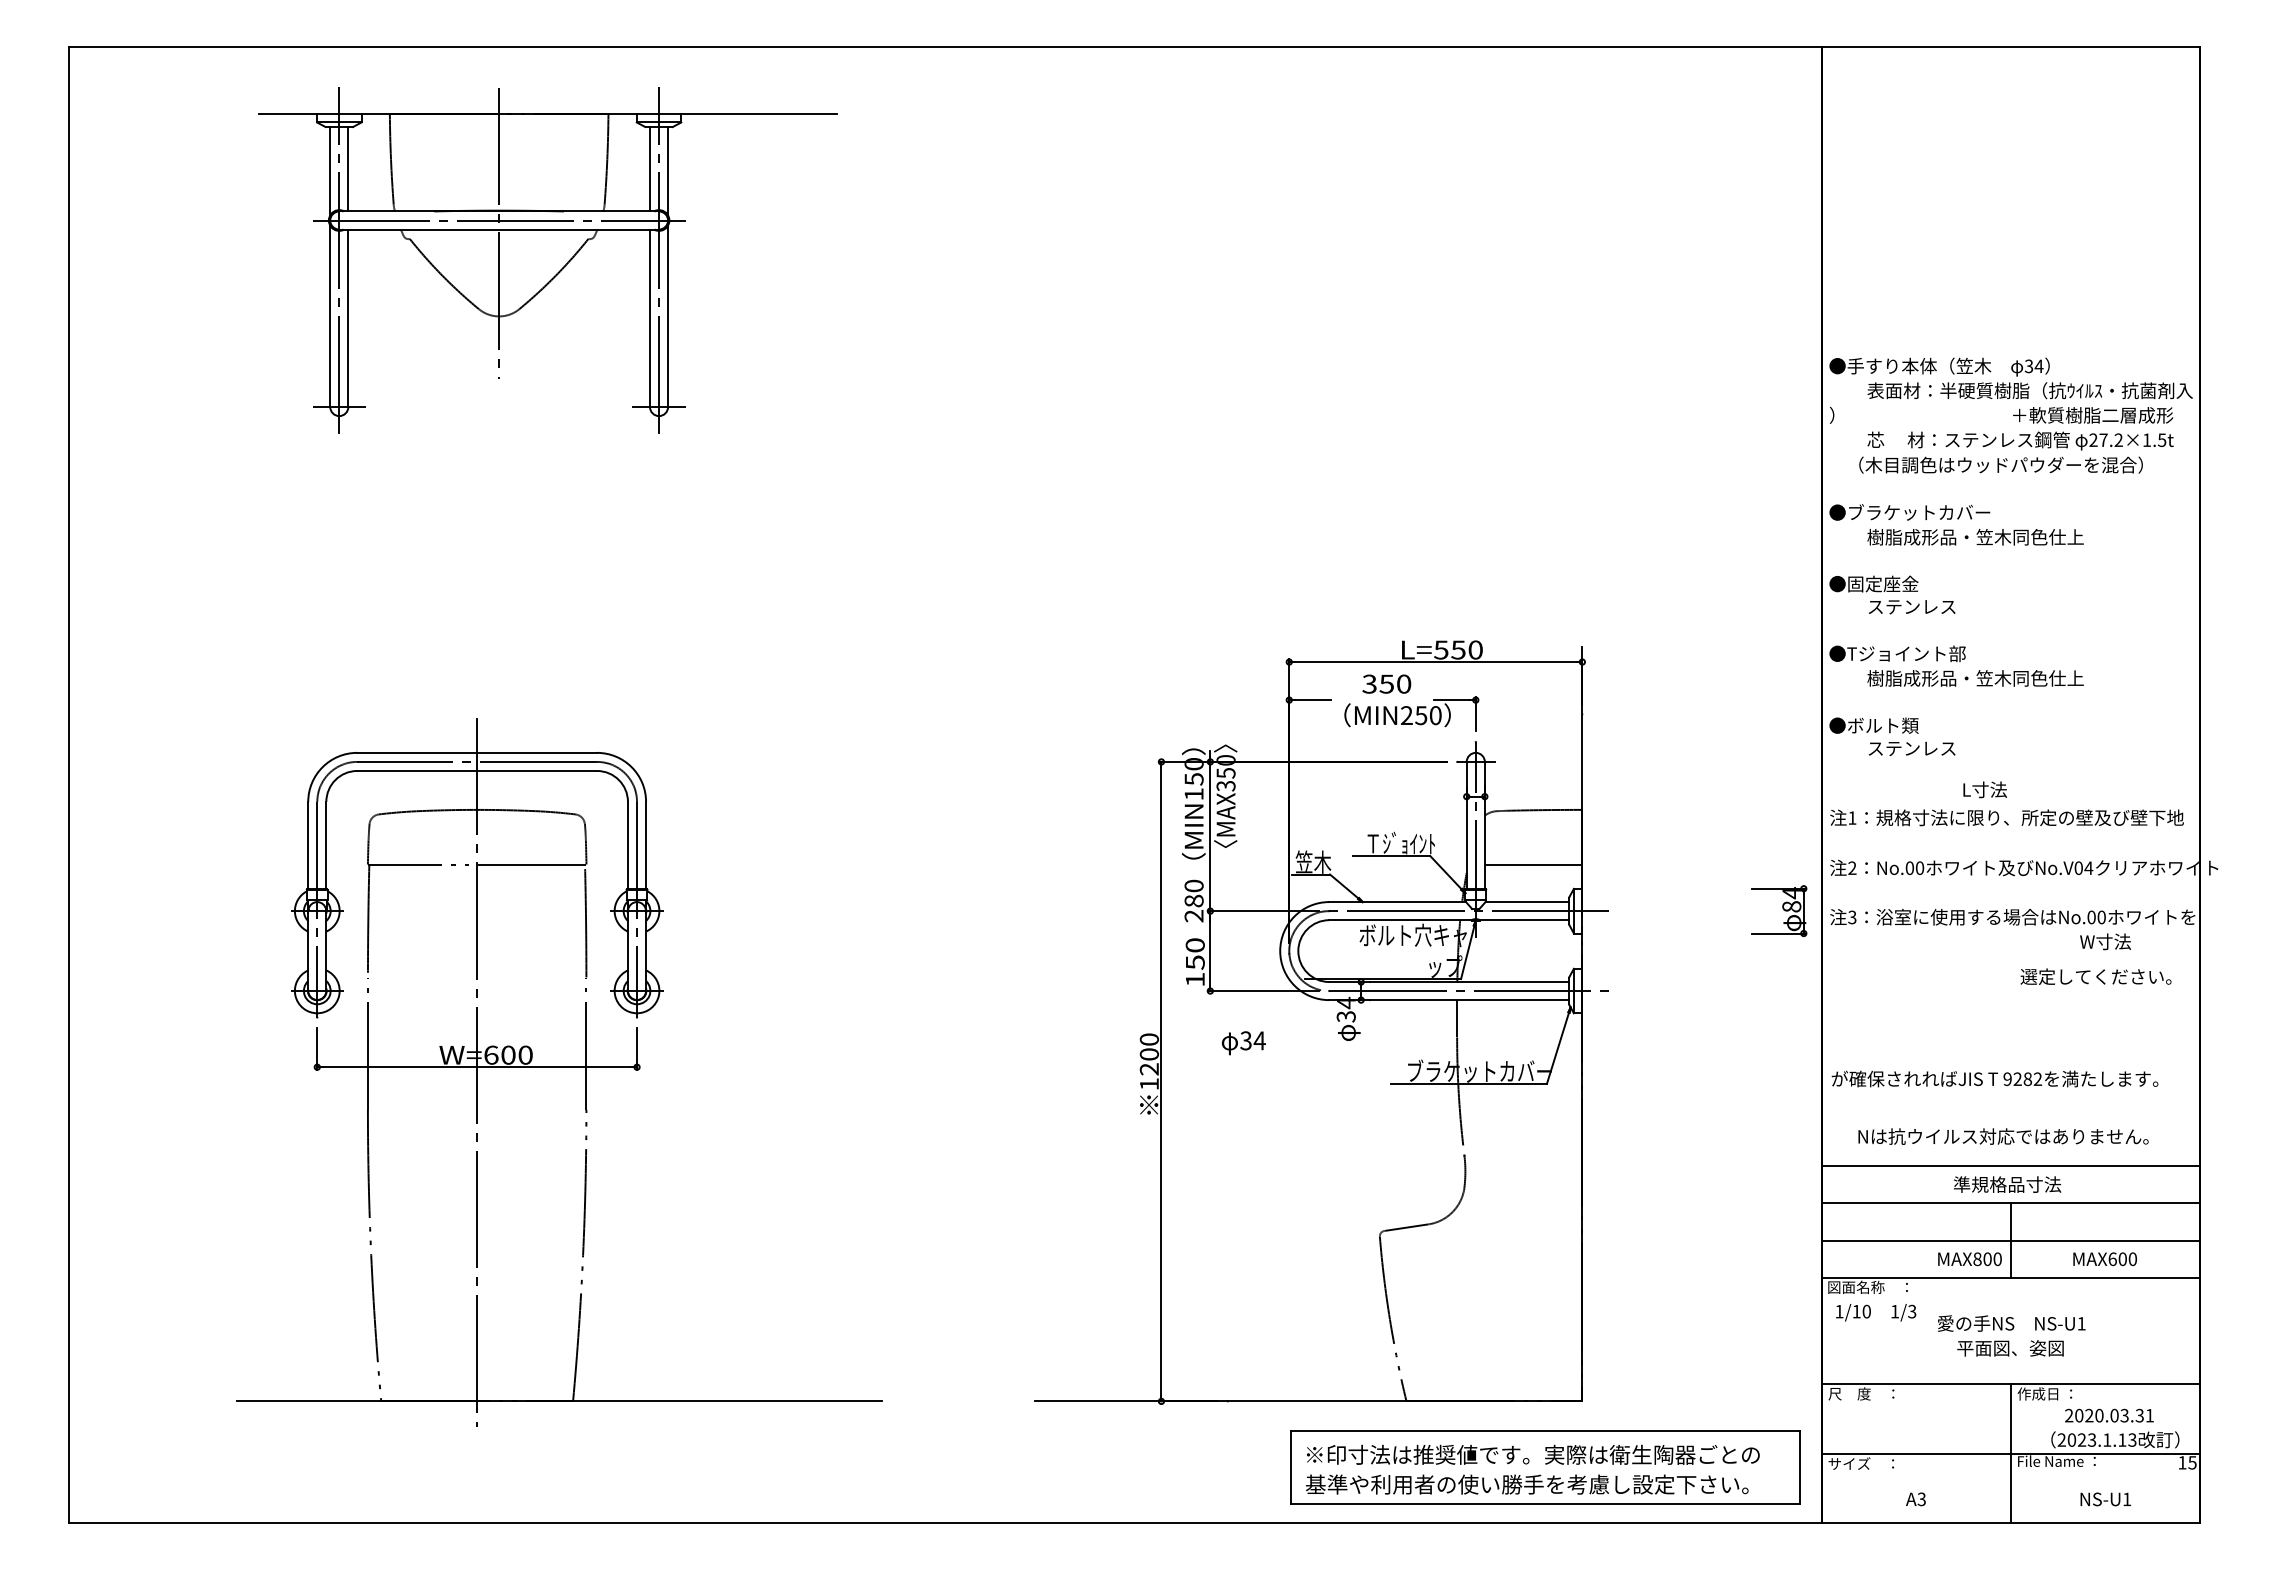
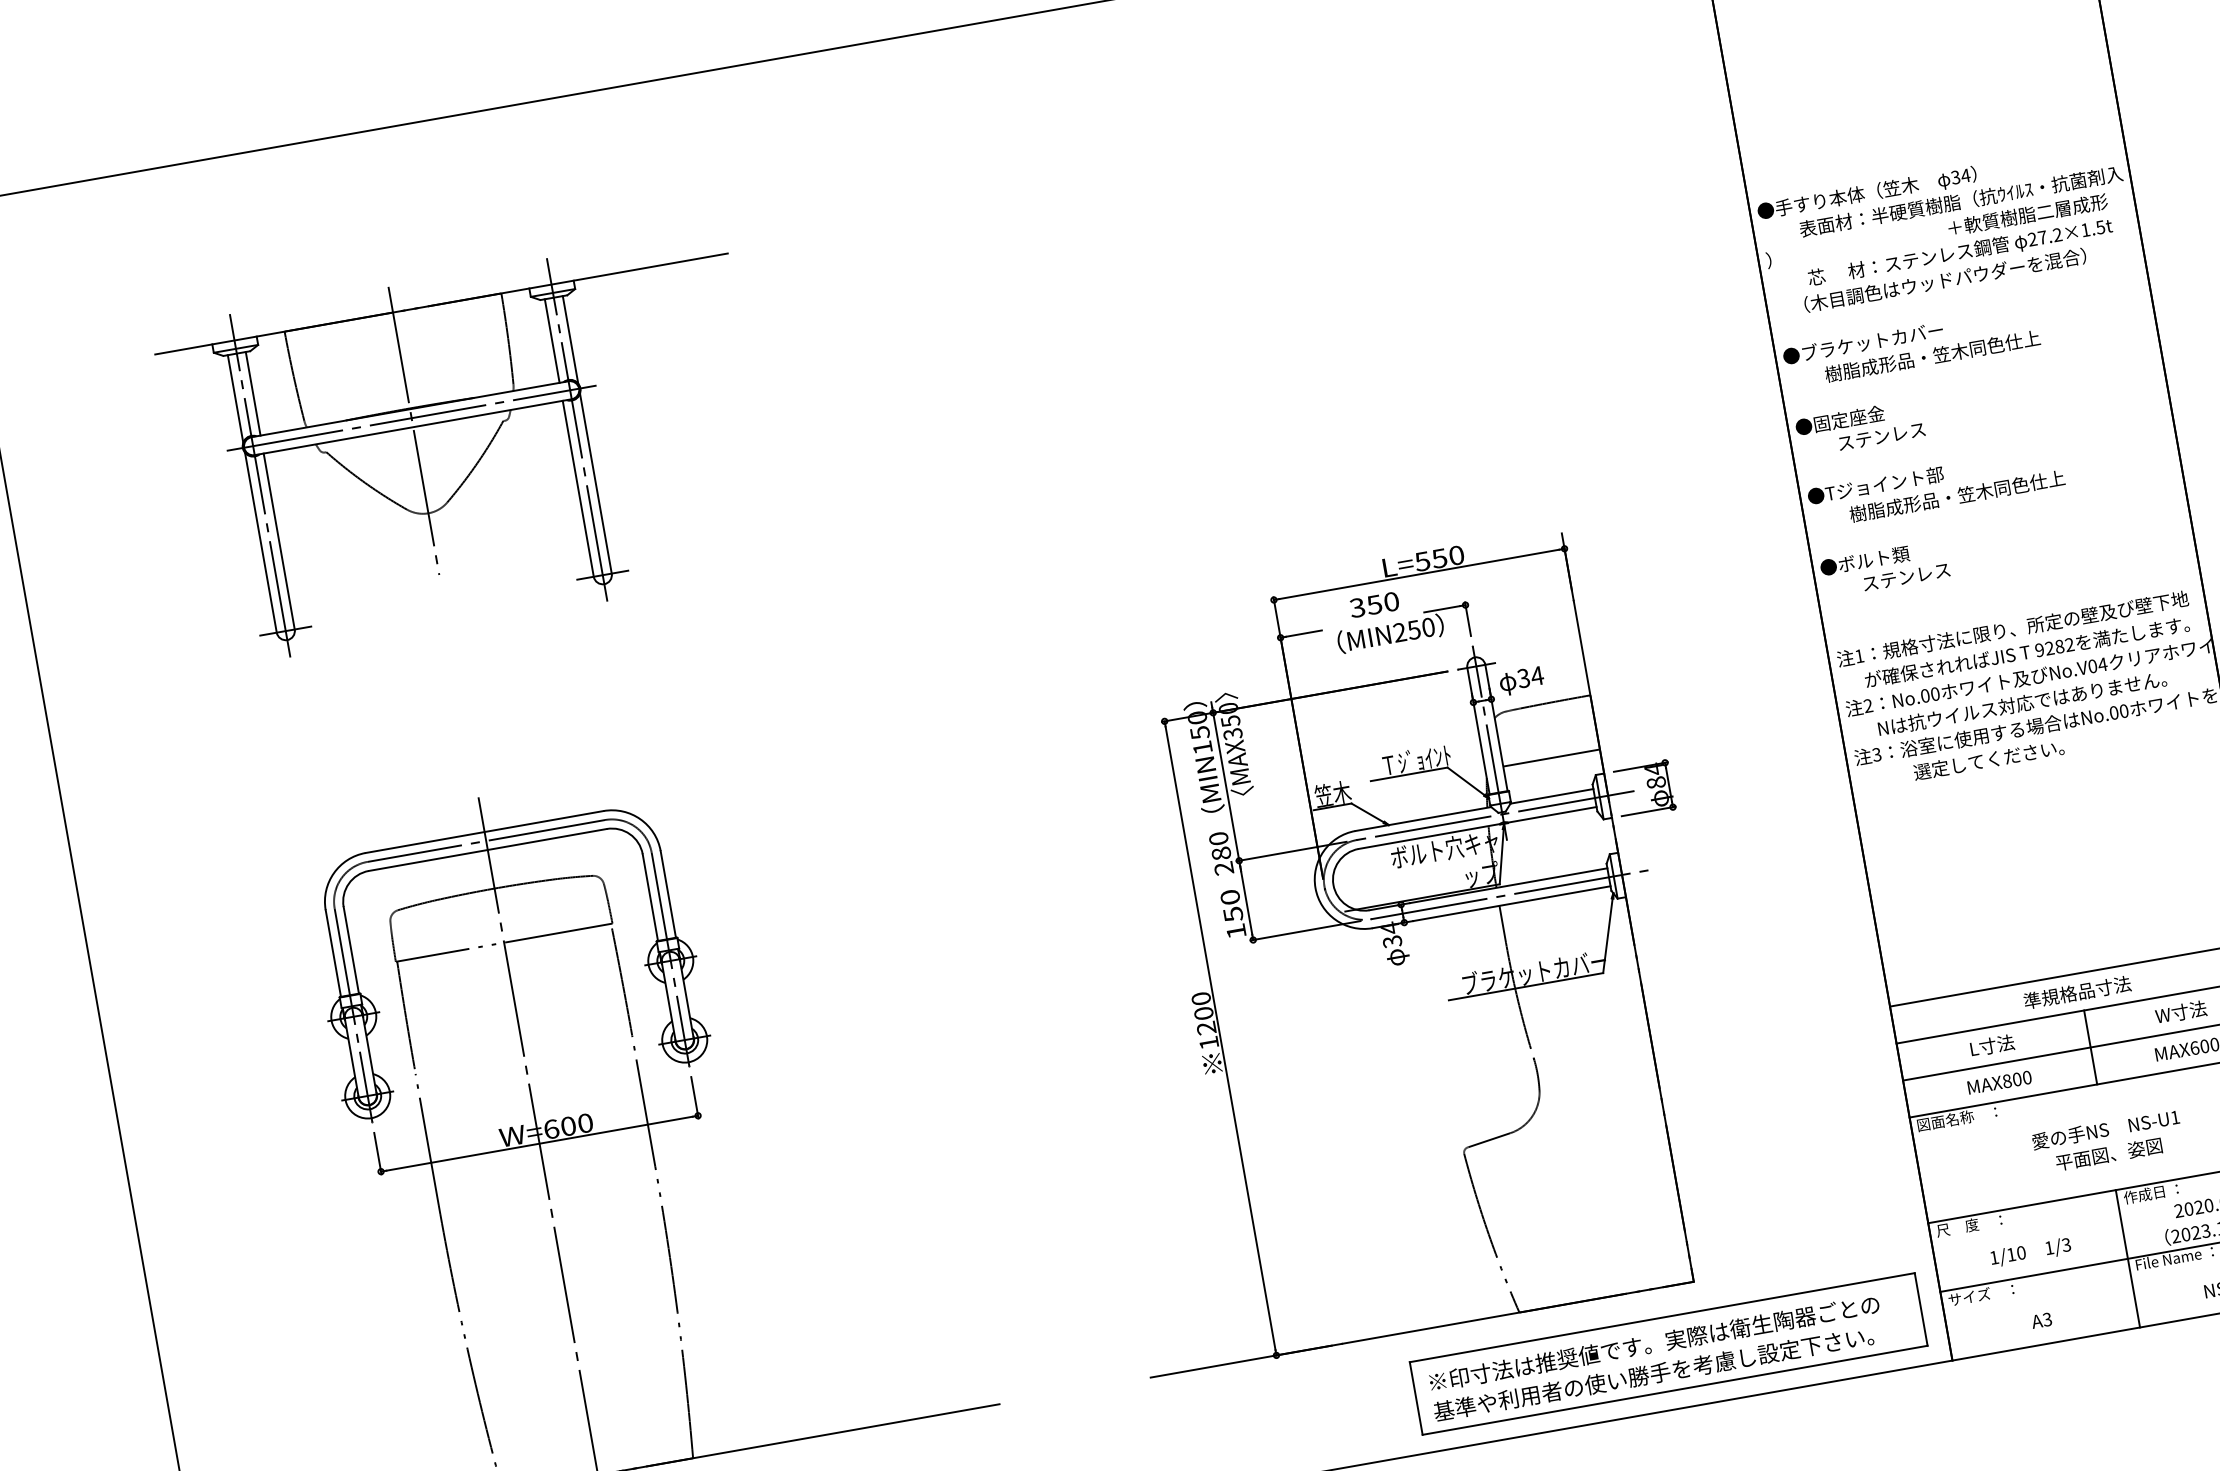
part: (547, 260) -> (466, 449), moved
text: (1984, 789) -> (1991, 1045), moved
part: (1779, 911) -> (1644, 789), moved
text: (2105, 941) -> (2181, 1011), moved
text: (2095, 976) -> (1988, 759), moved
text: (1243, 1043) -> (1521, 681), moved
text: (1994, 1078) -> (2026, 651), moved
text: (2003, 1136) -> (2022, 703), moved
text: (1969, 1259) -> (1999, 1082), moved
text: (1876, 1312) -> (2031, 1252), moved

